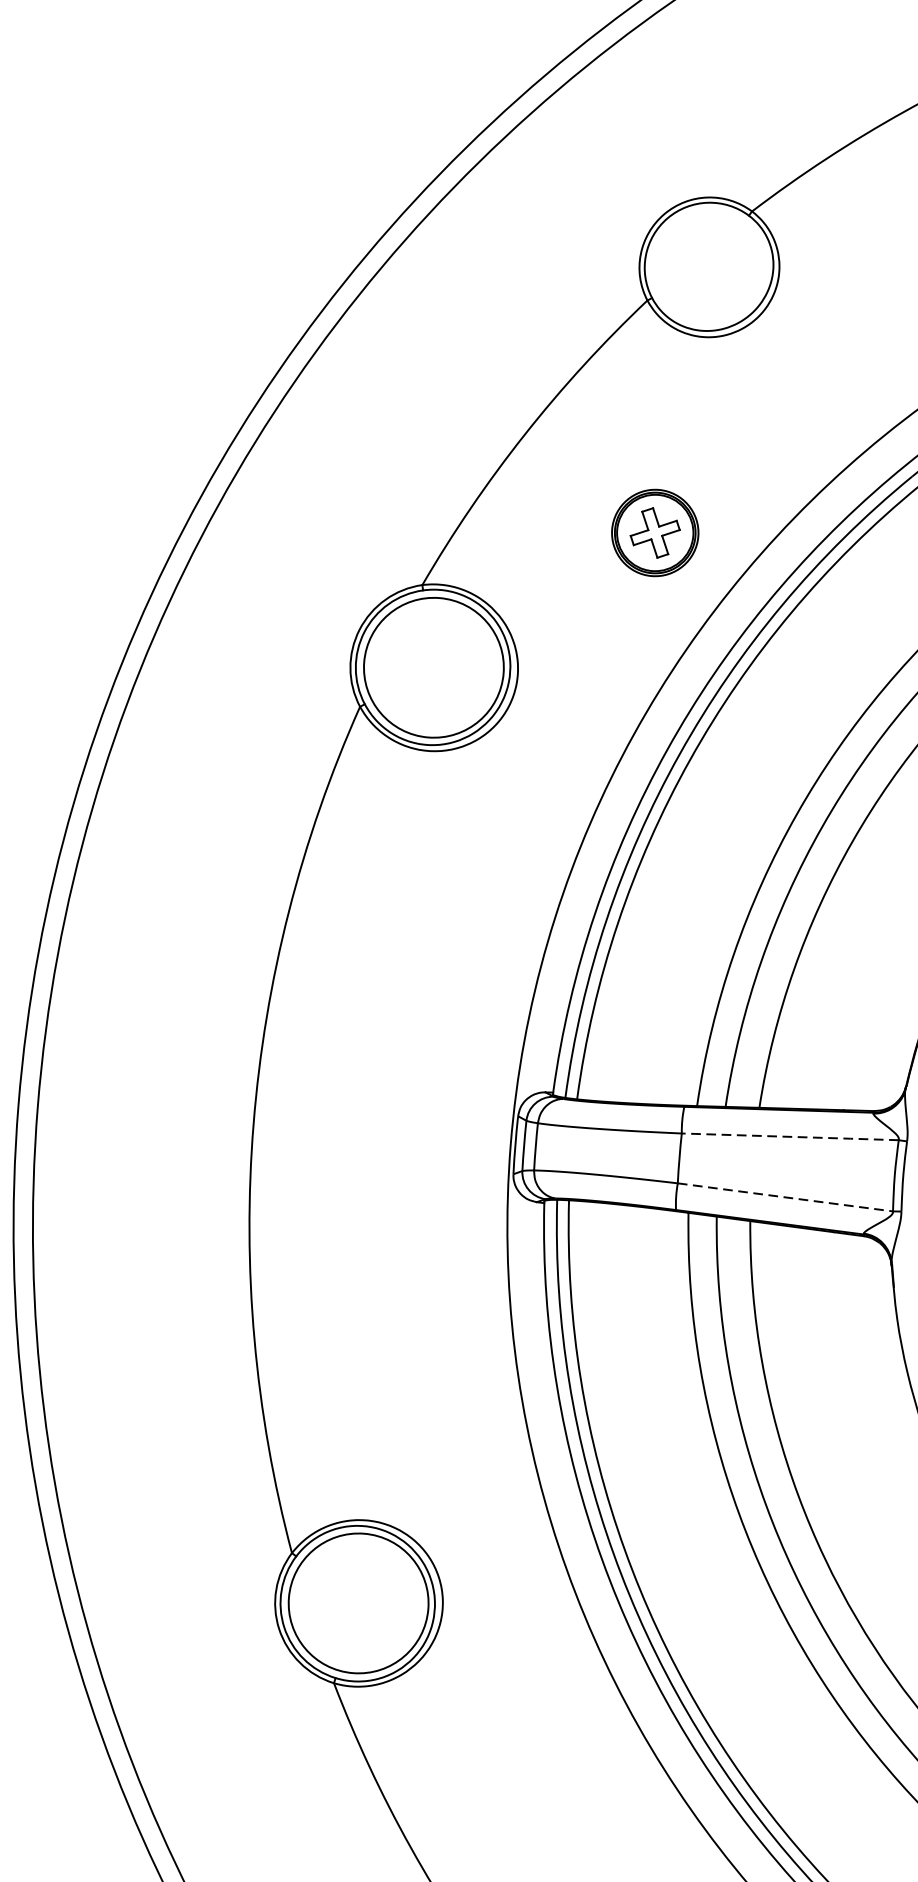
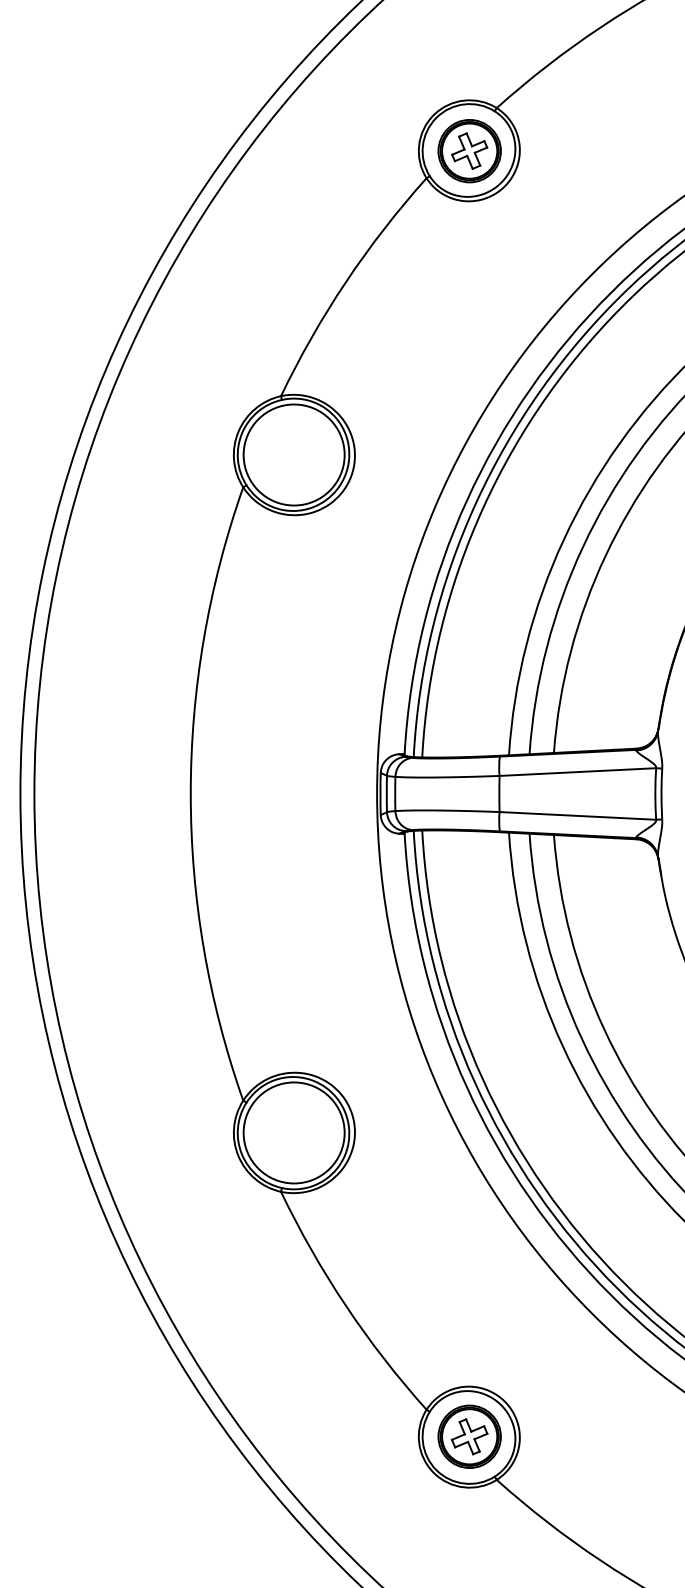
part: (654, 533) -> (469, 151), moved
line: (791, 1137) -> (578, 772), dashed -> solid
line: (784, 1196) -> (577, 815), dashed -> solid

